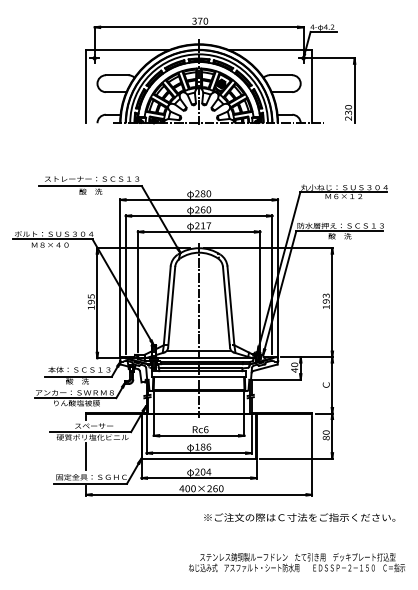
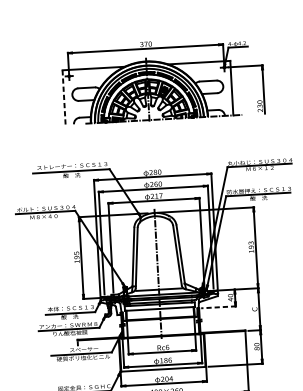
line: (86, 86) -> (64, 97), solid -> dashed
line: (277, 379) -> (218, 307), solid -> dashed
line: (86, 455) -> (79, 371), removed

